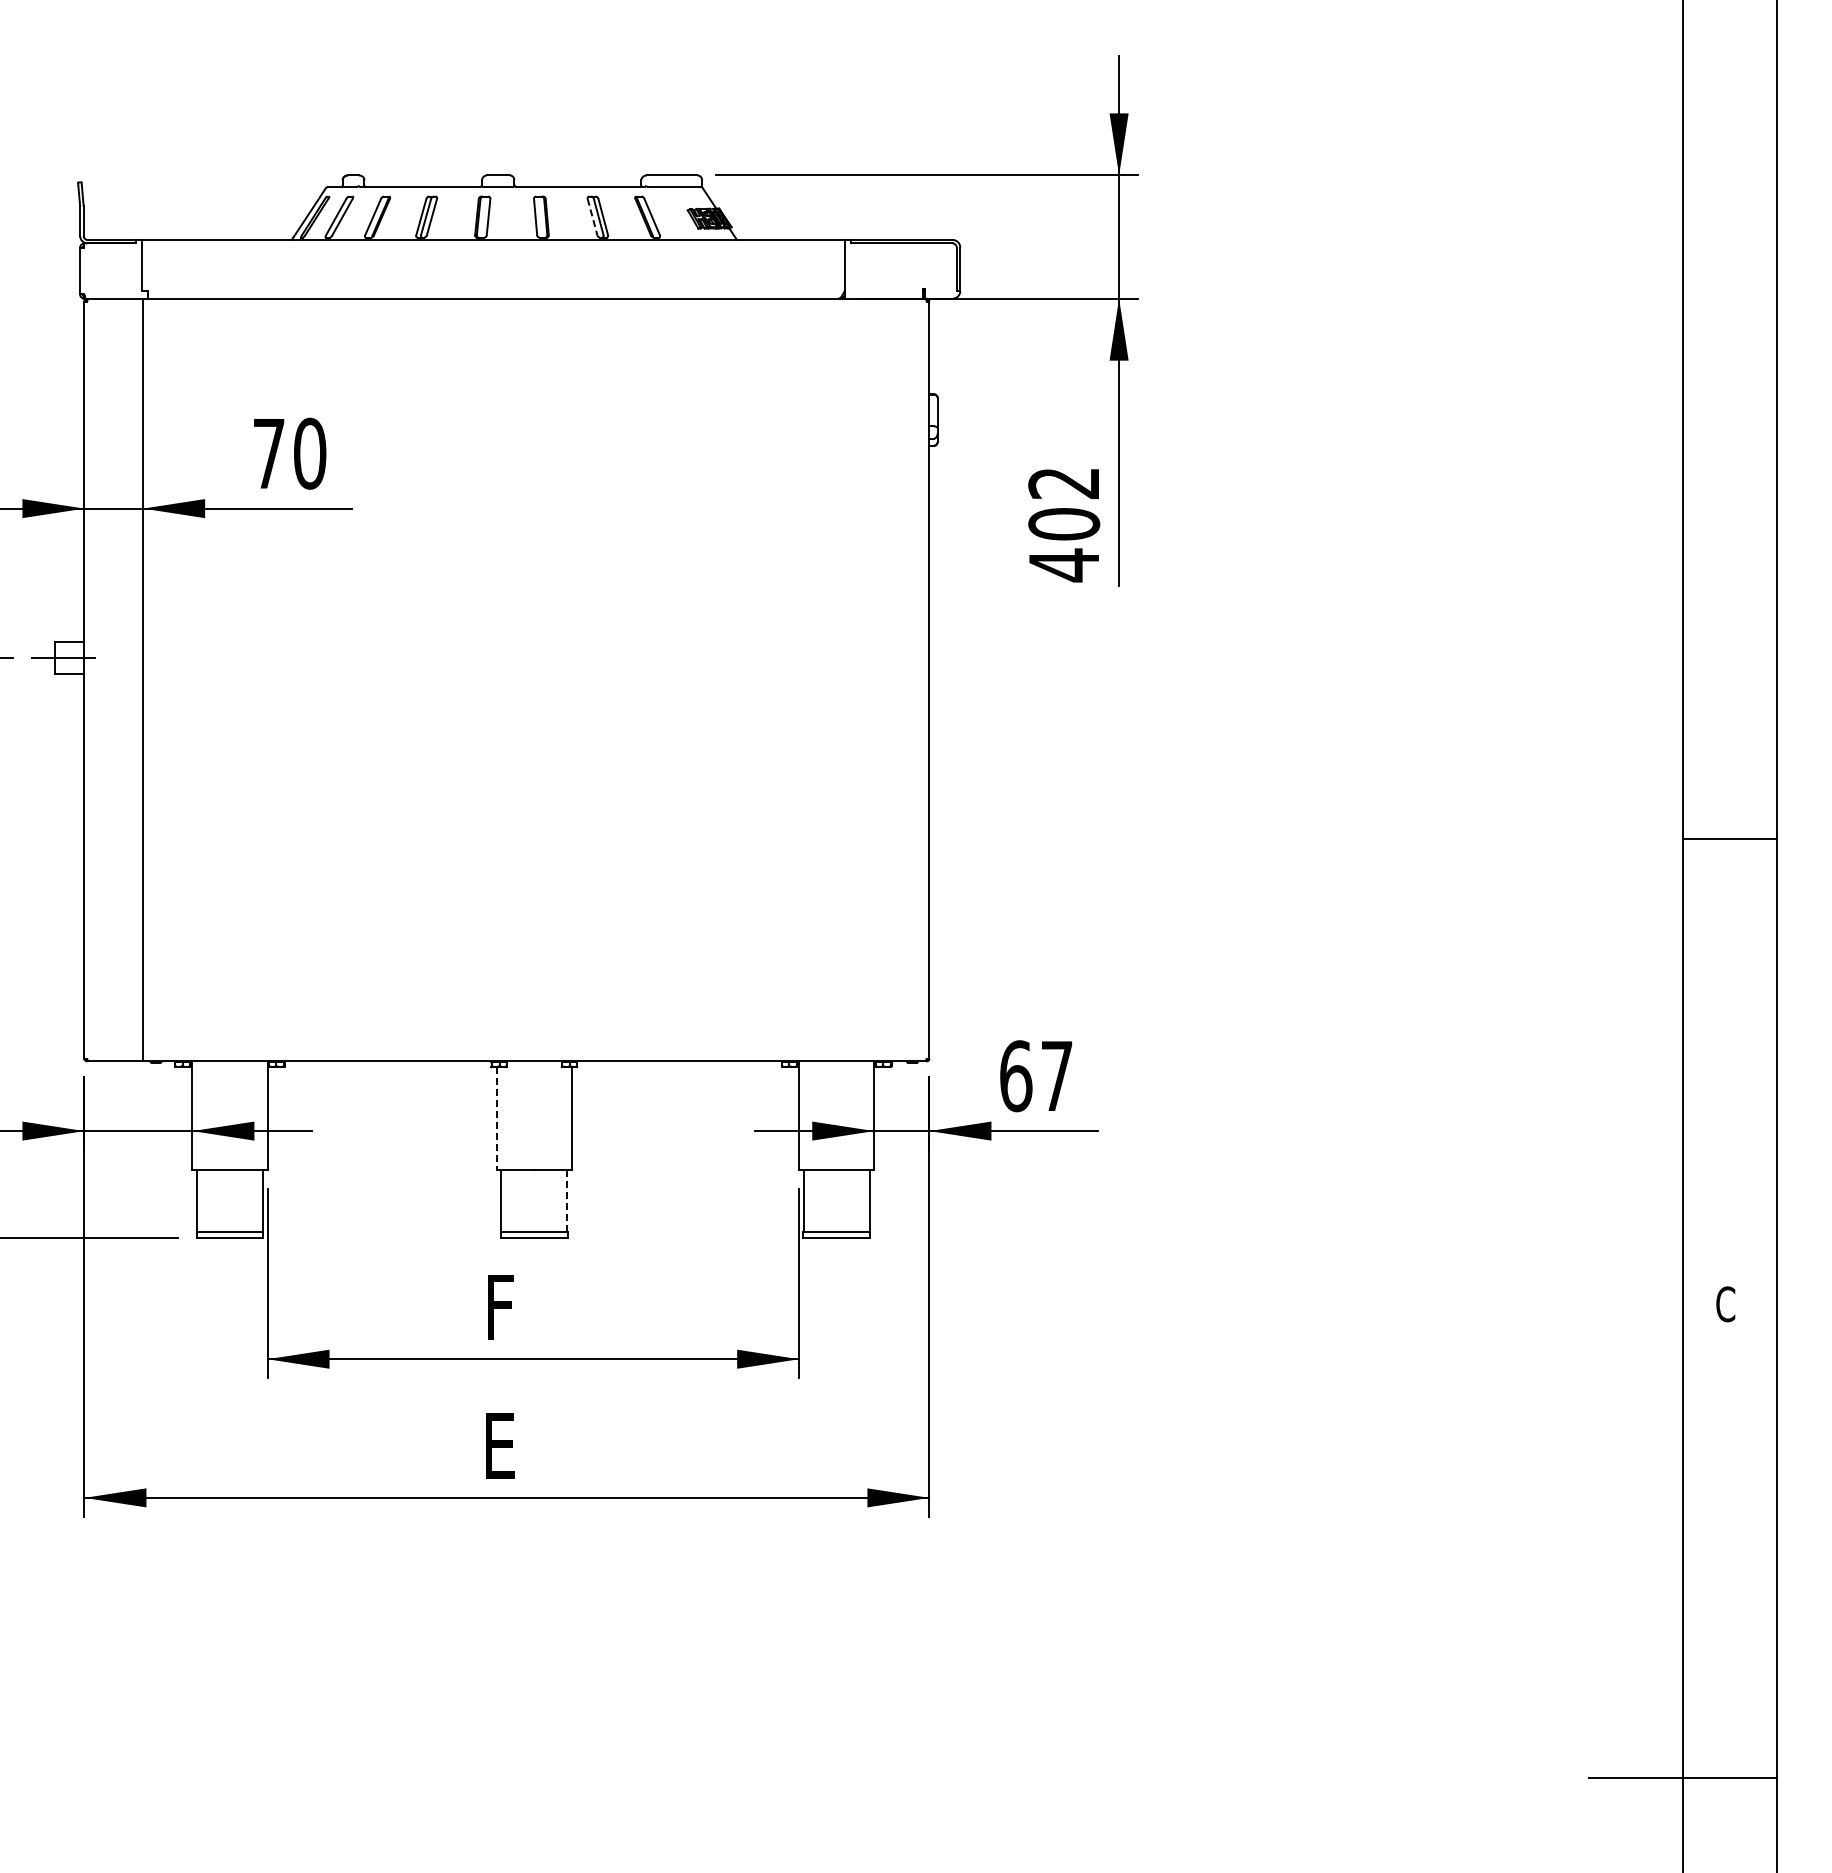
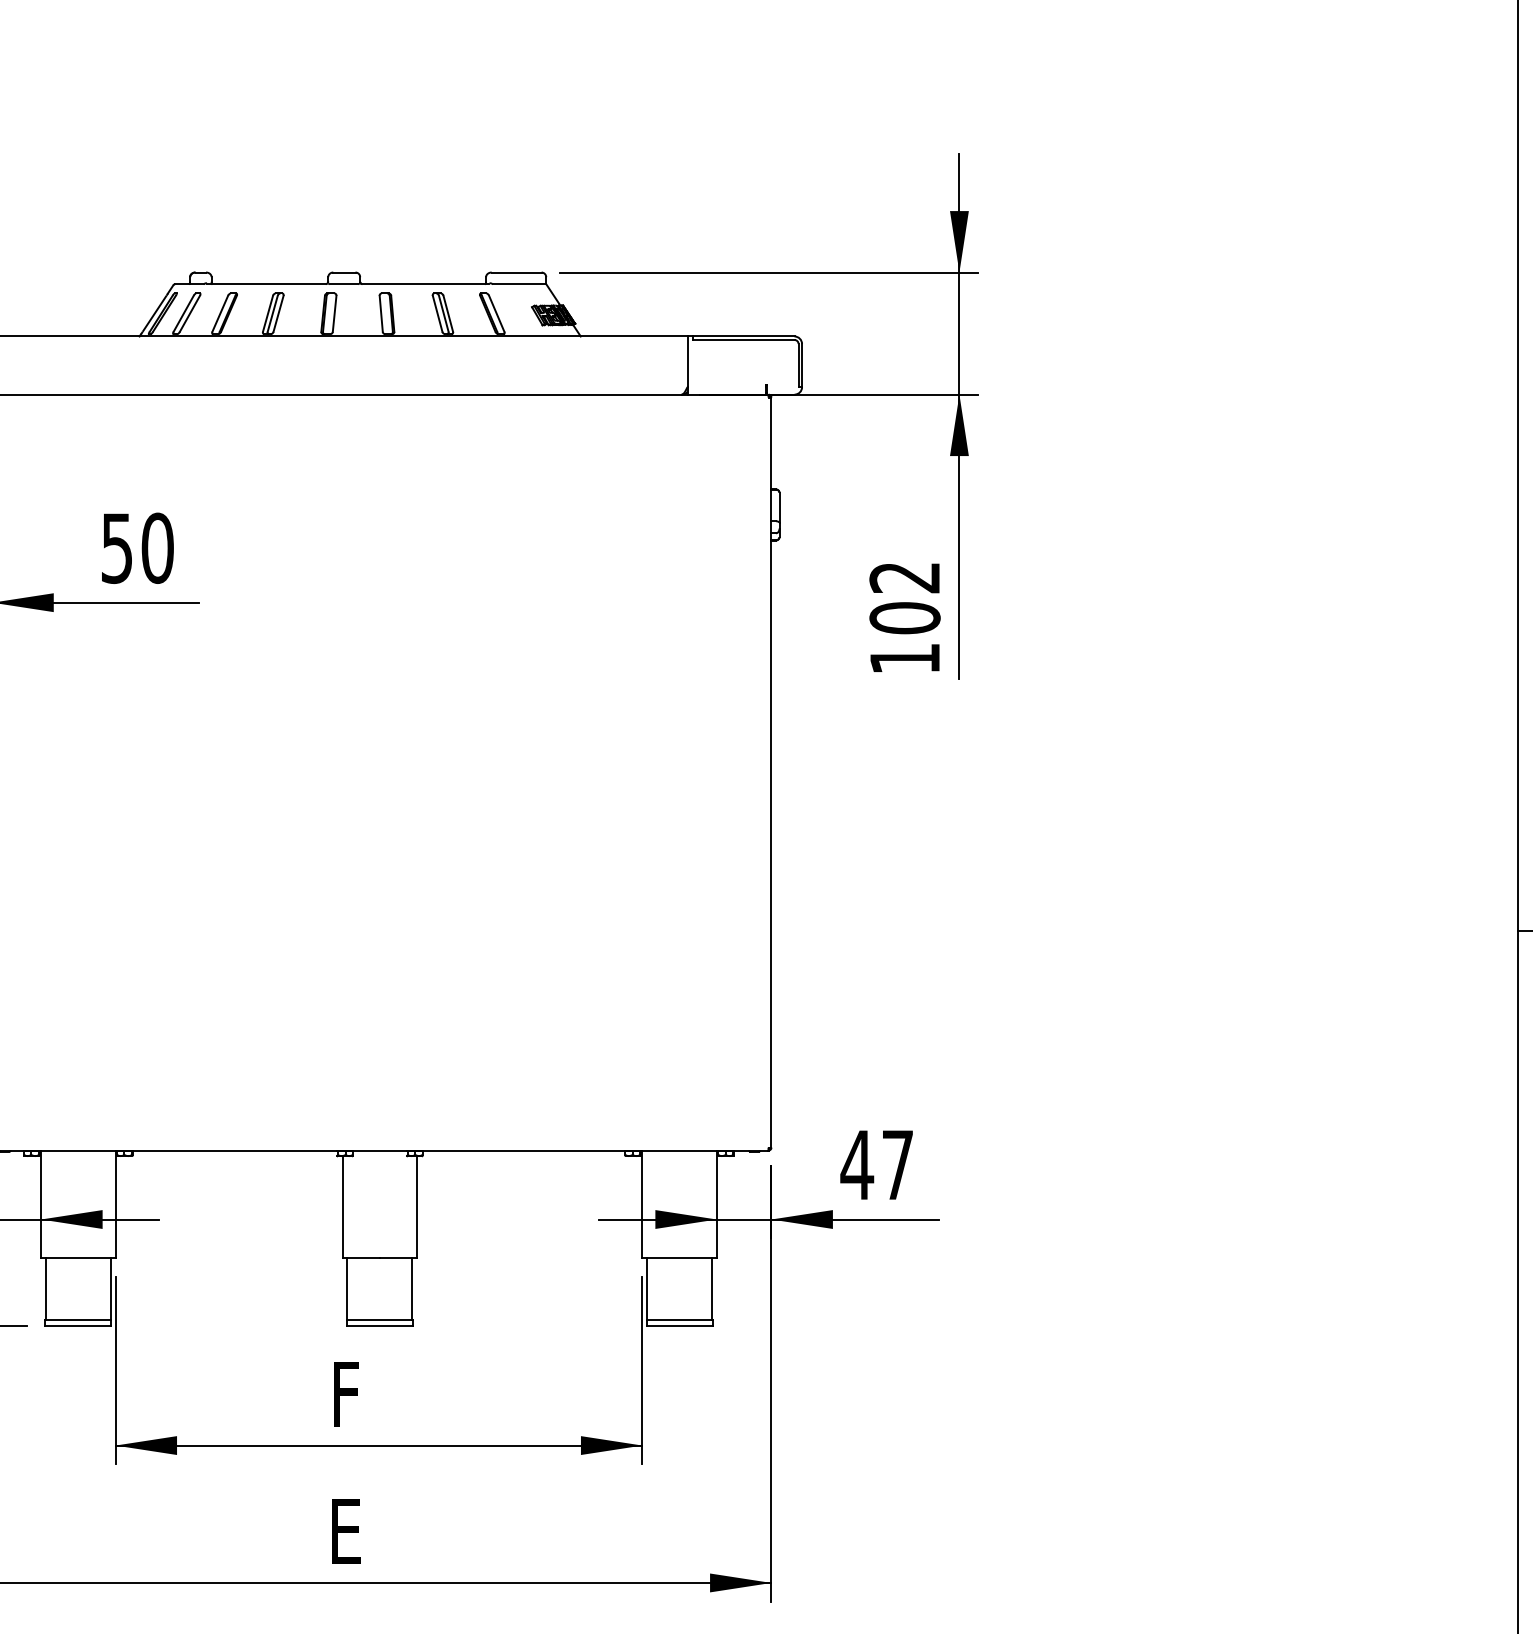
line: (592, 217) -> (437, 314), dashed -> solid
text: (268, 454) -> (116, 549), 70 -> 50
text: (1063, 565) -> (904, 659), 402 -> 102
text: (1015, 1076) -> (856, 1165), 67 -> 47
line: (496, 1119) -> (342, 1208), dashed -> solid
line: (567, 1200) -> (412, 1288), dashed -> solid

